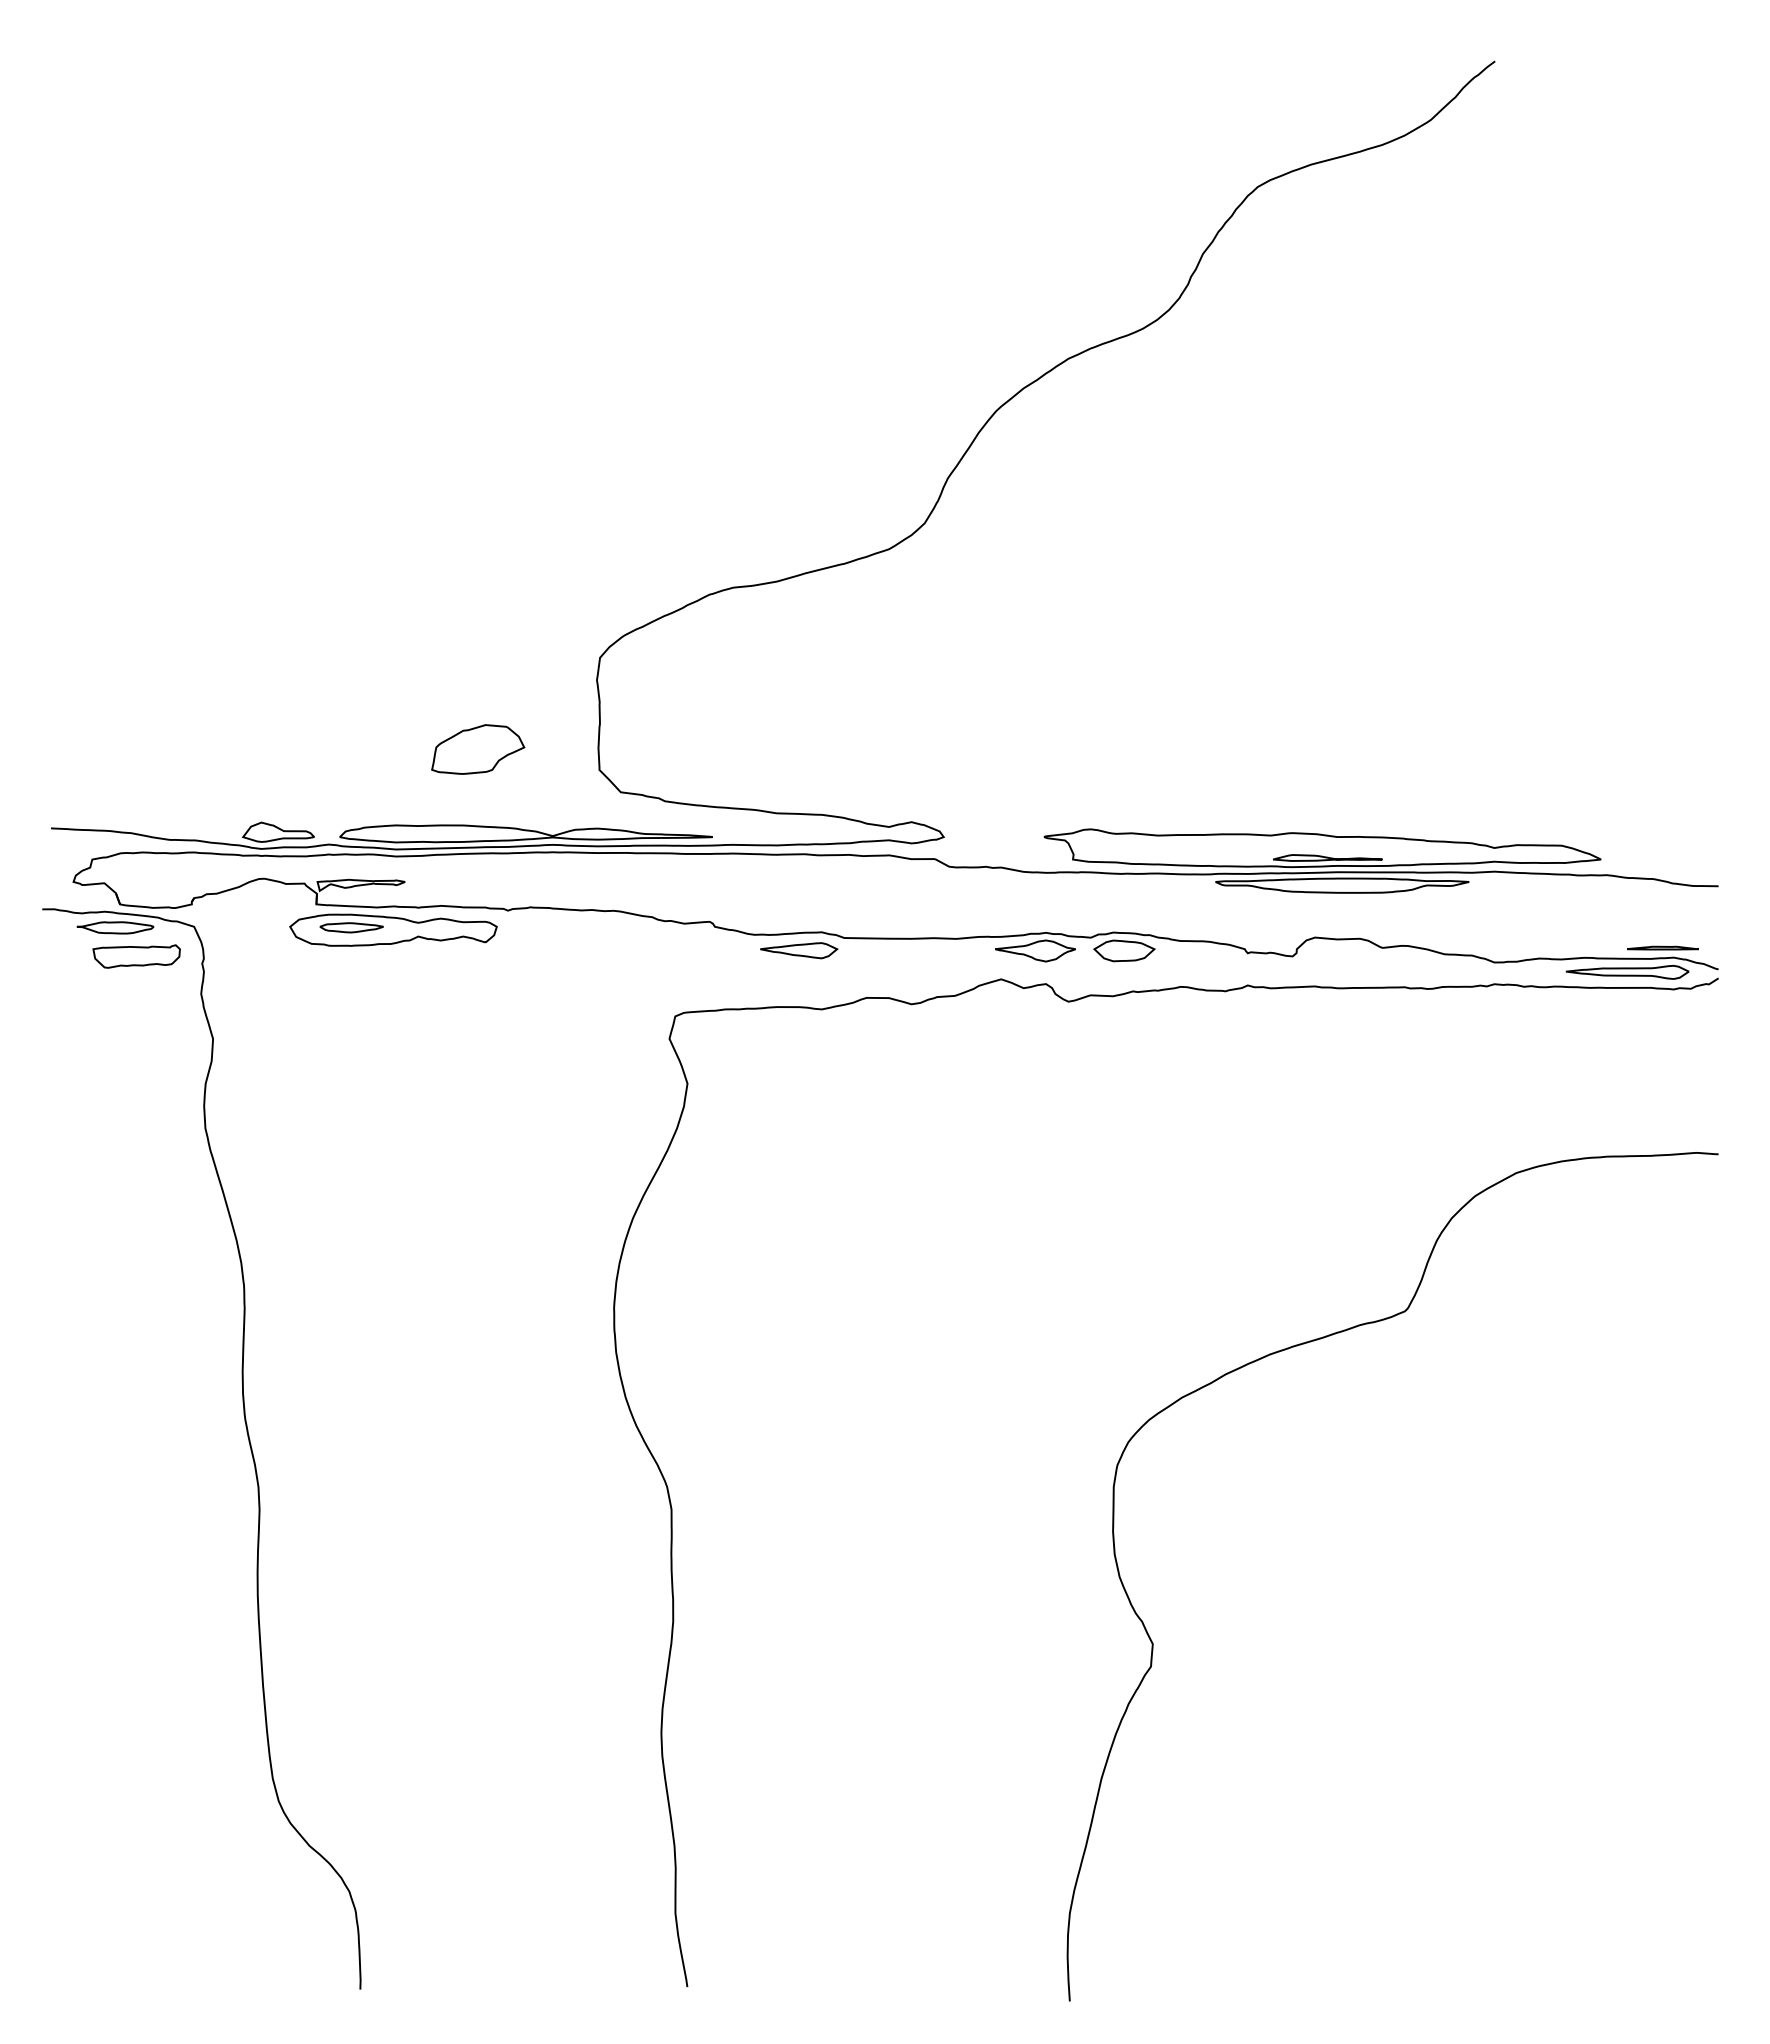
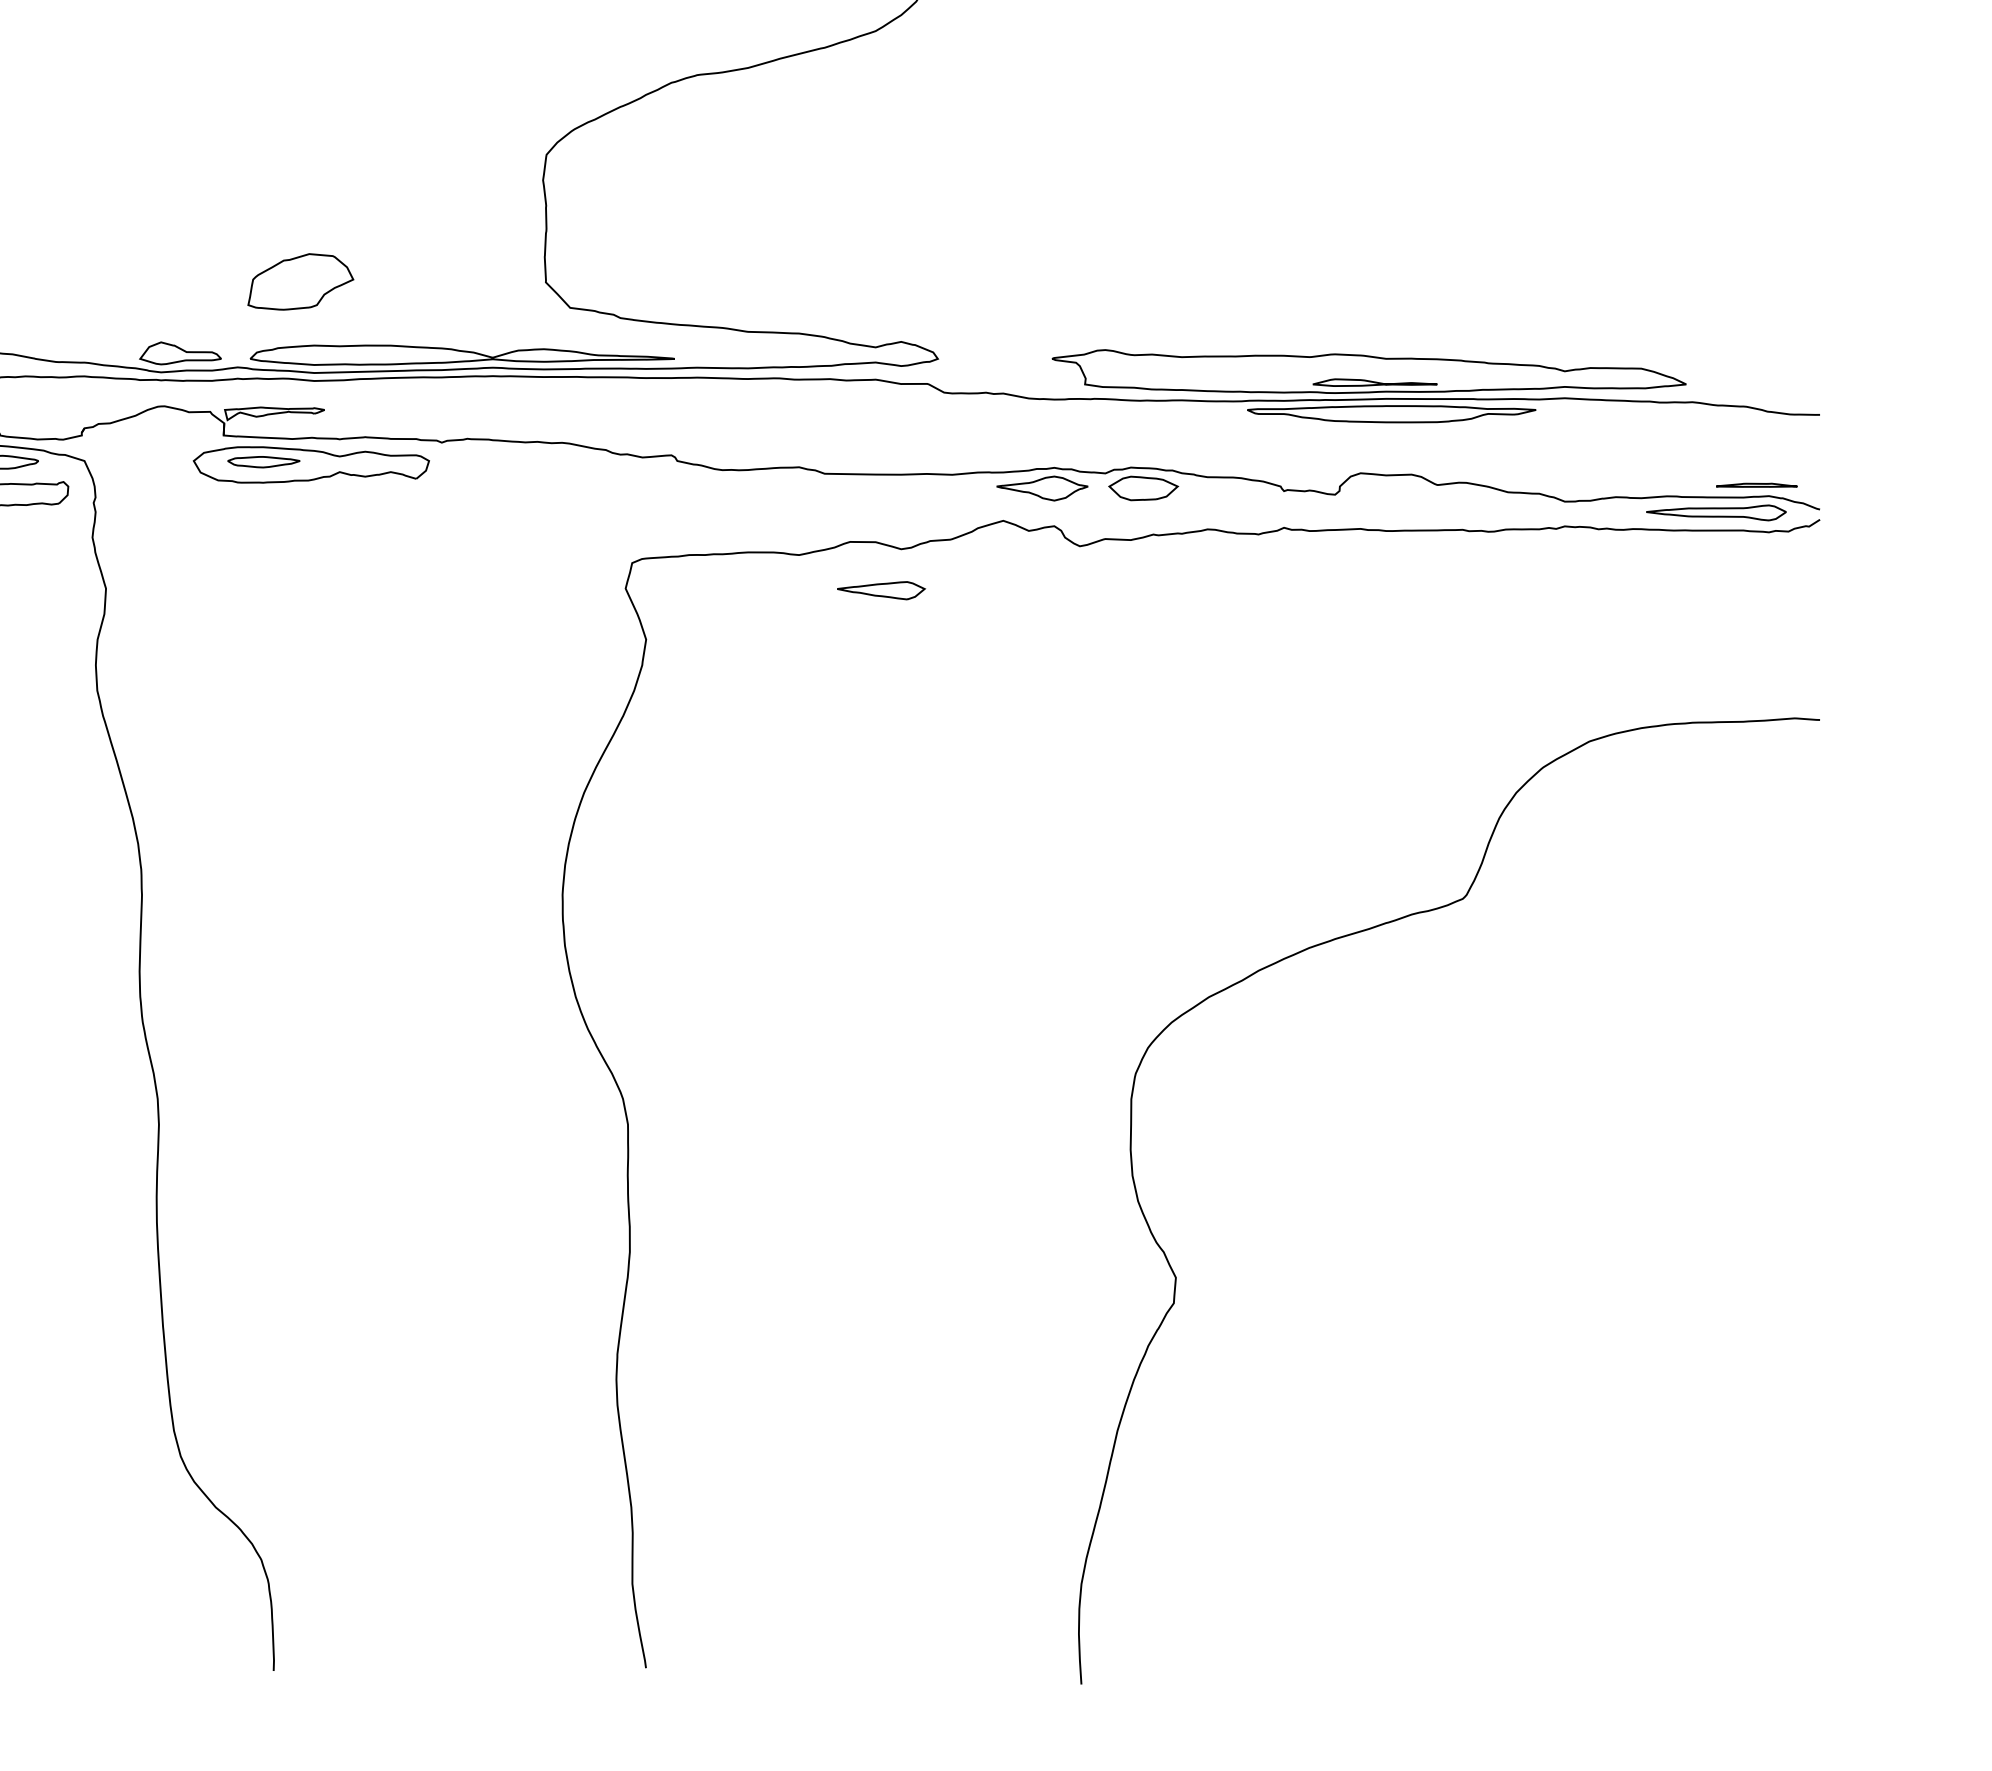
part: (478, 749) -> (301, 281), moved
part: (799, 950) -> (881, 590), moved

